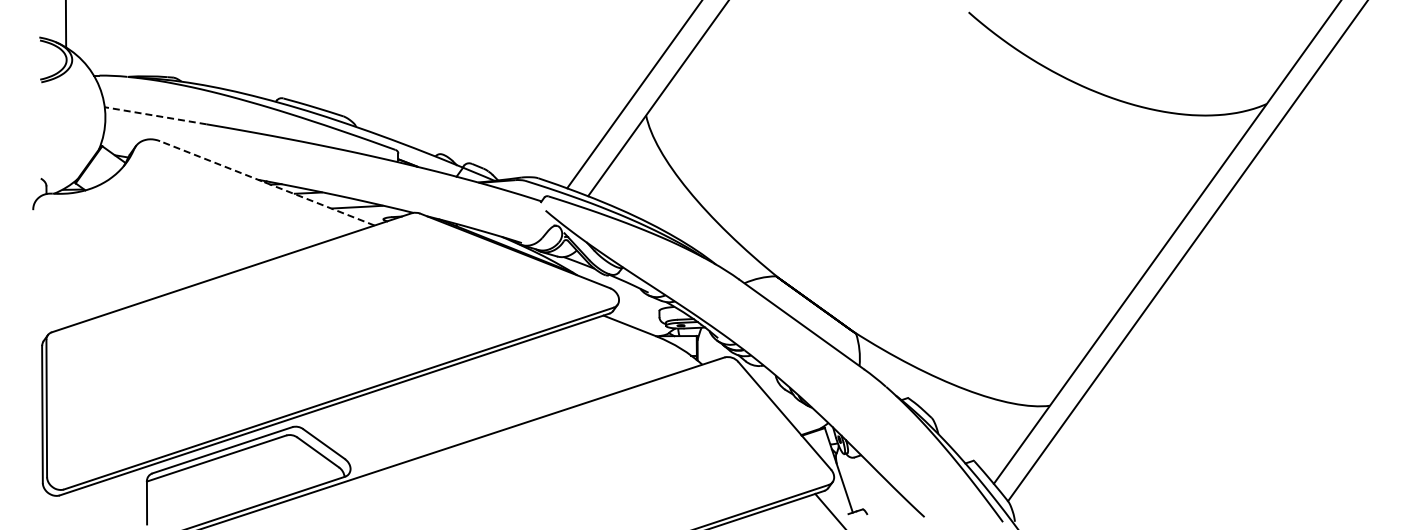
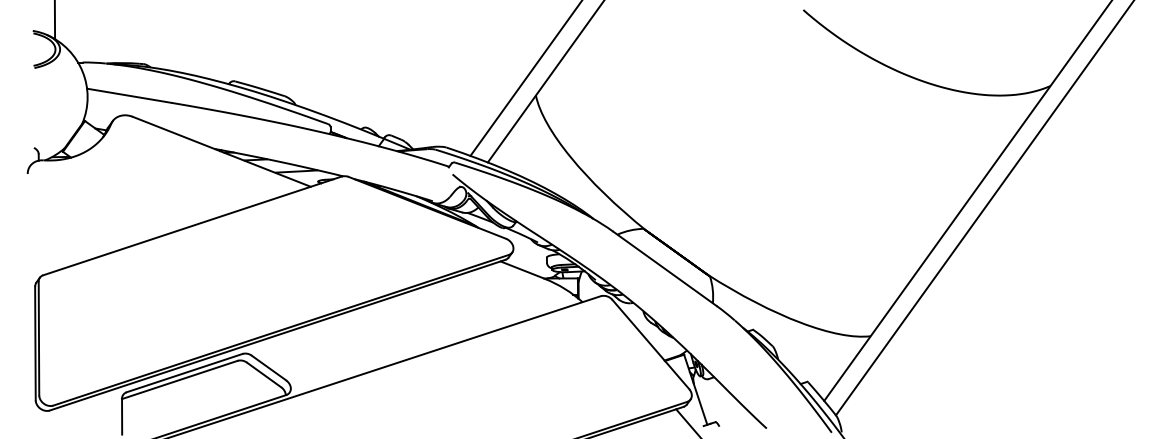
line: (155, 115) -> (129, 95), dashed -> solid
line: (266, 183) -> (221, 151), dashed -> solid

